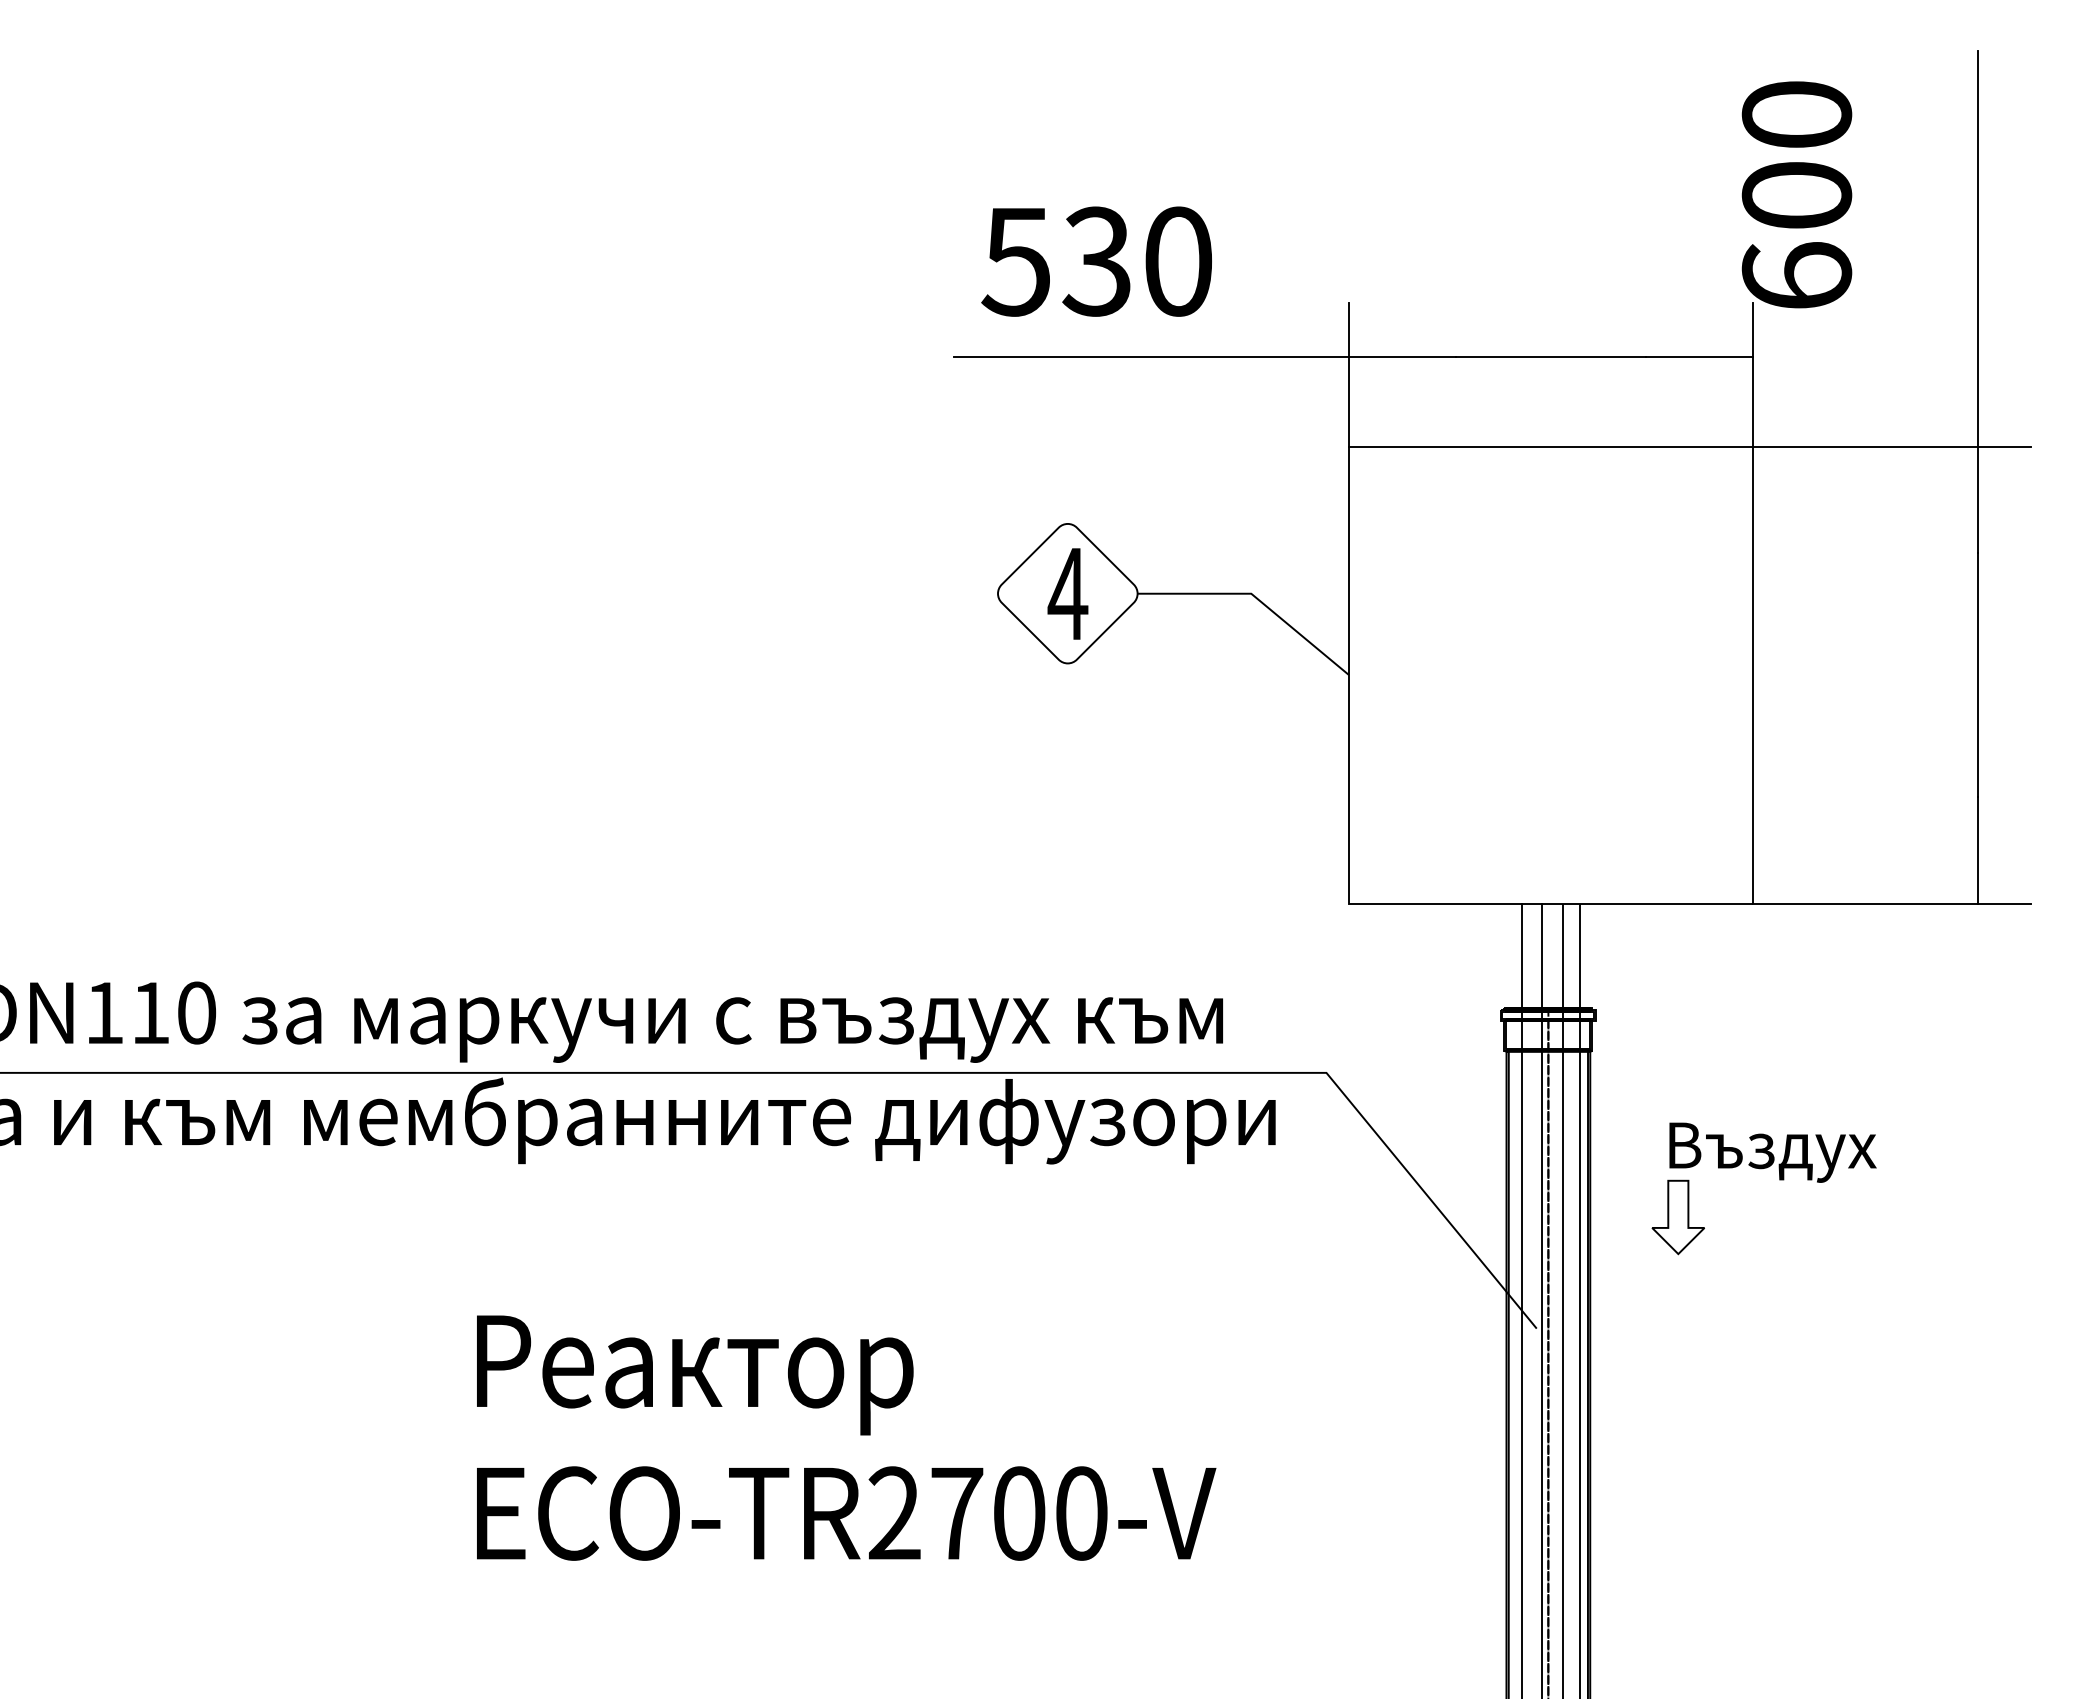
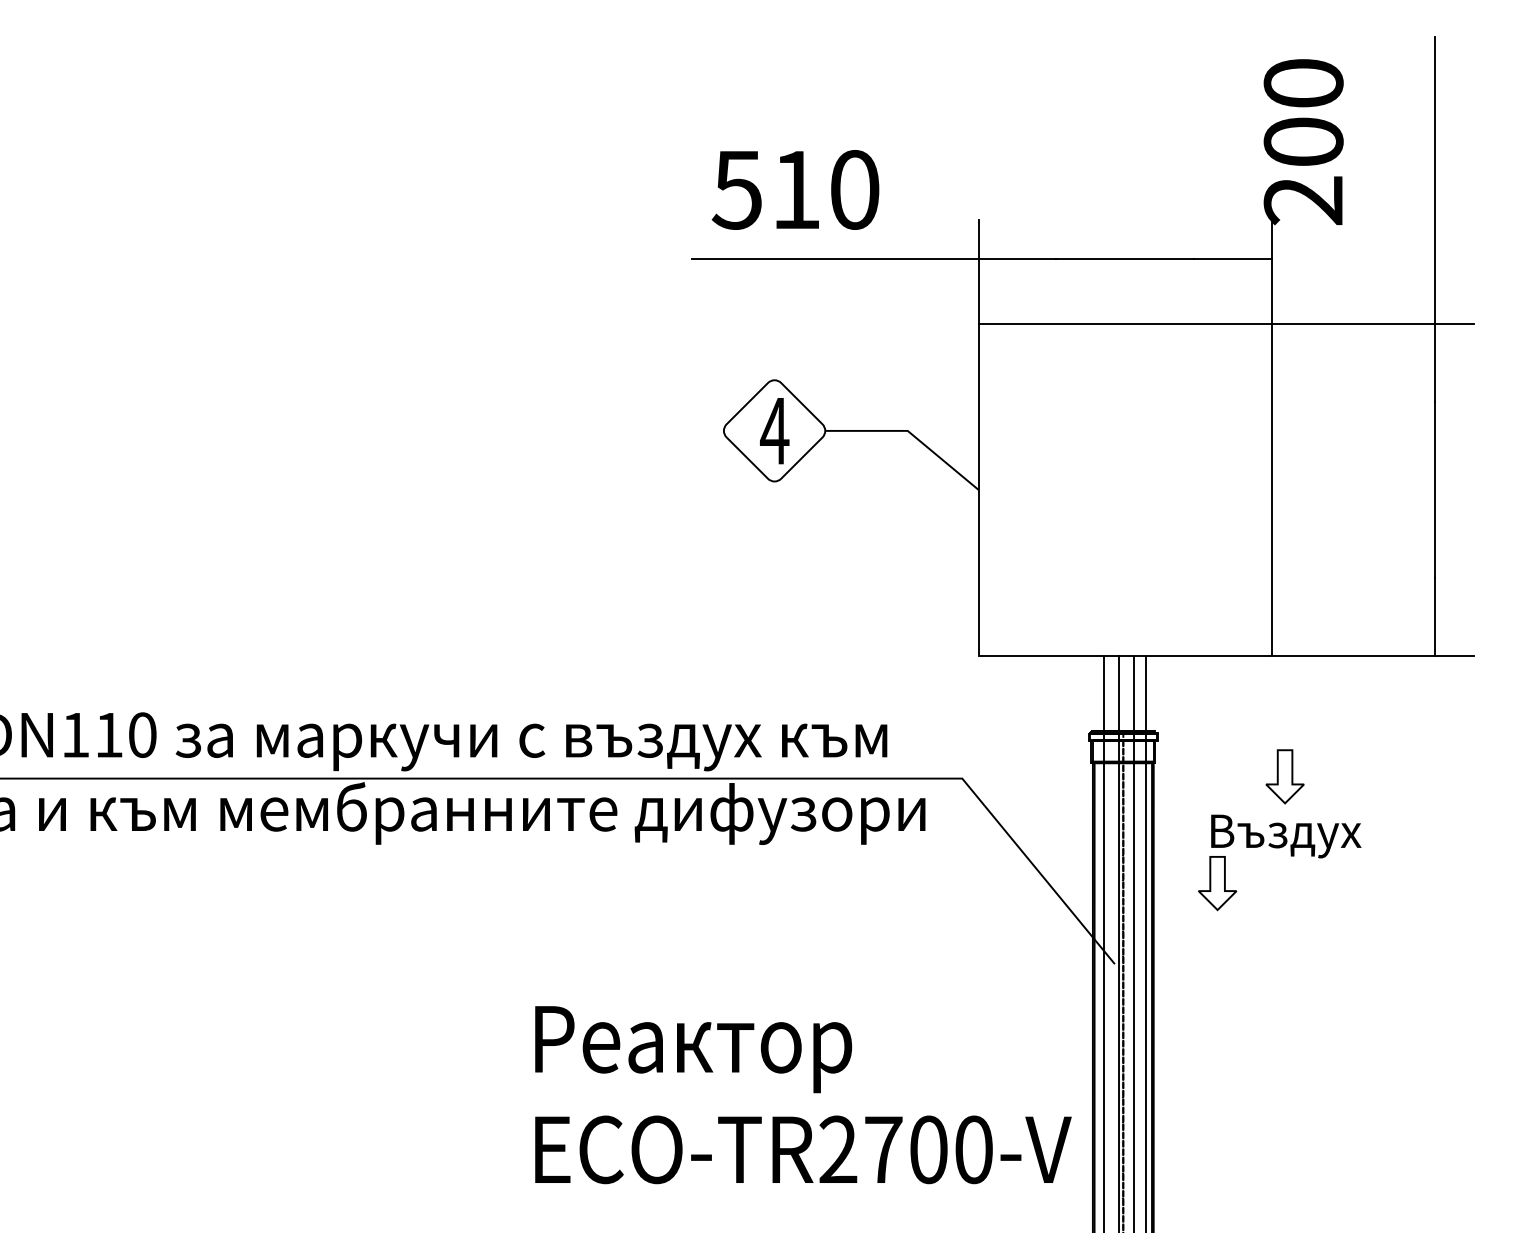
text: (1096, 261) -> (795, 189), 530 -> 510
text: (1796, 276) -> (1303, 200), 600 -> 200
part: (1770, 1070) -> (1284, 776), added
text: (846, 1437) -> (803, 1094), moved

